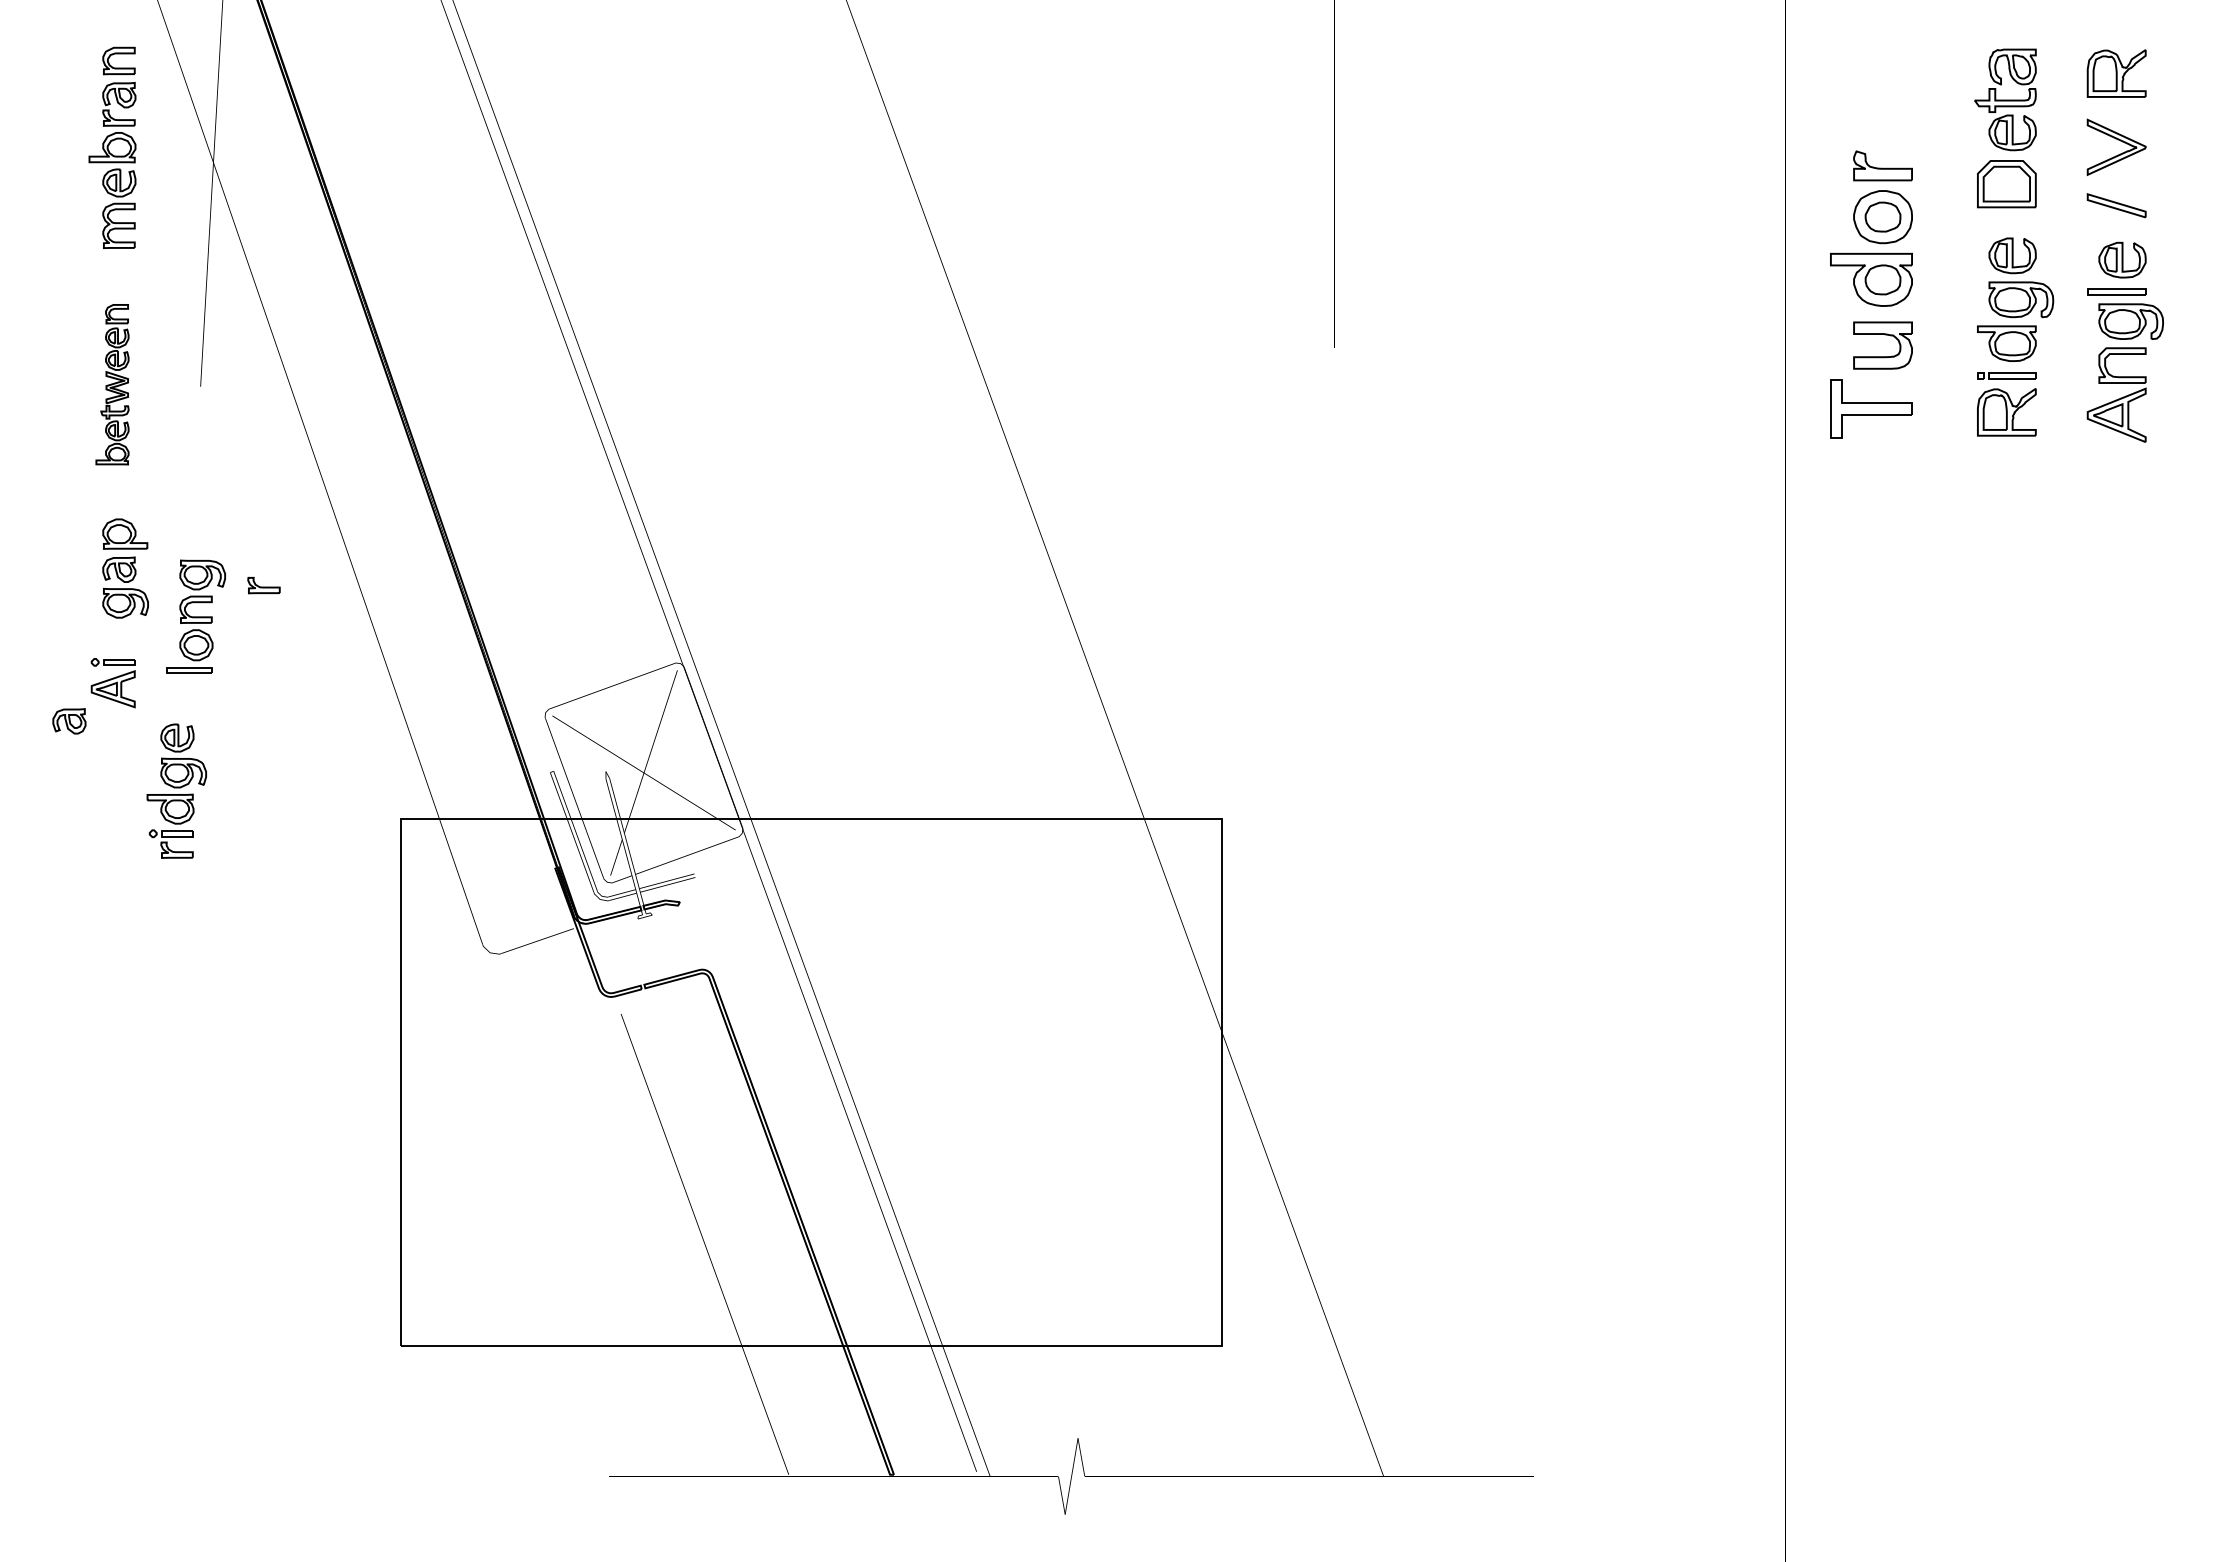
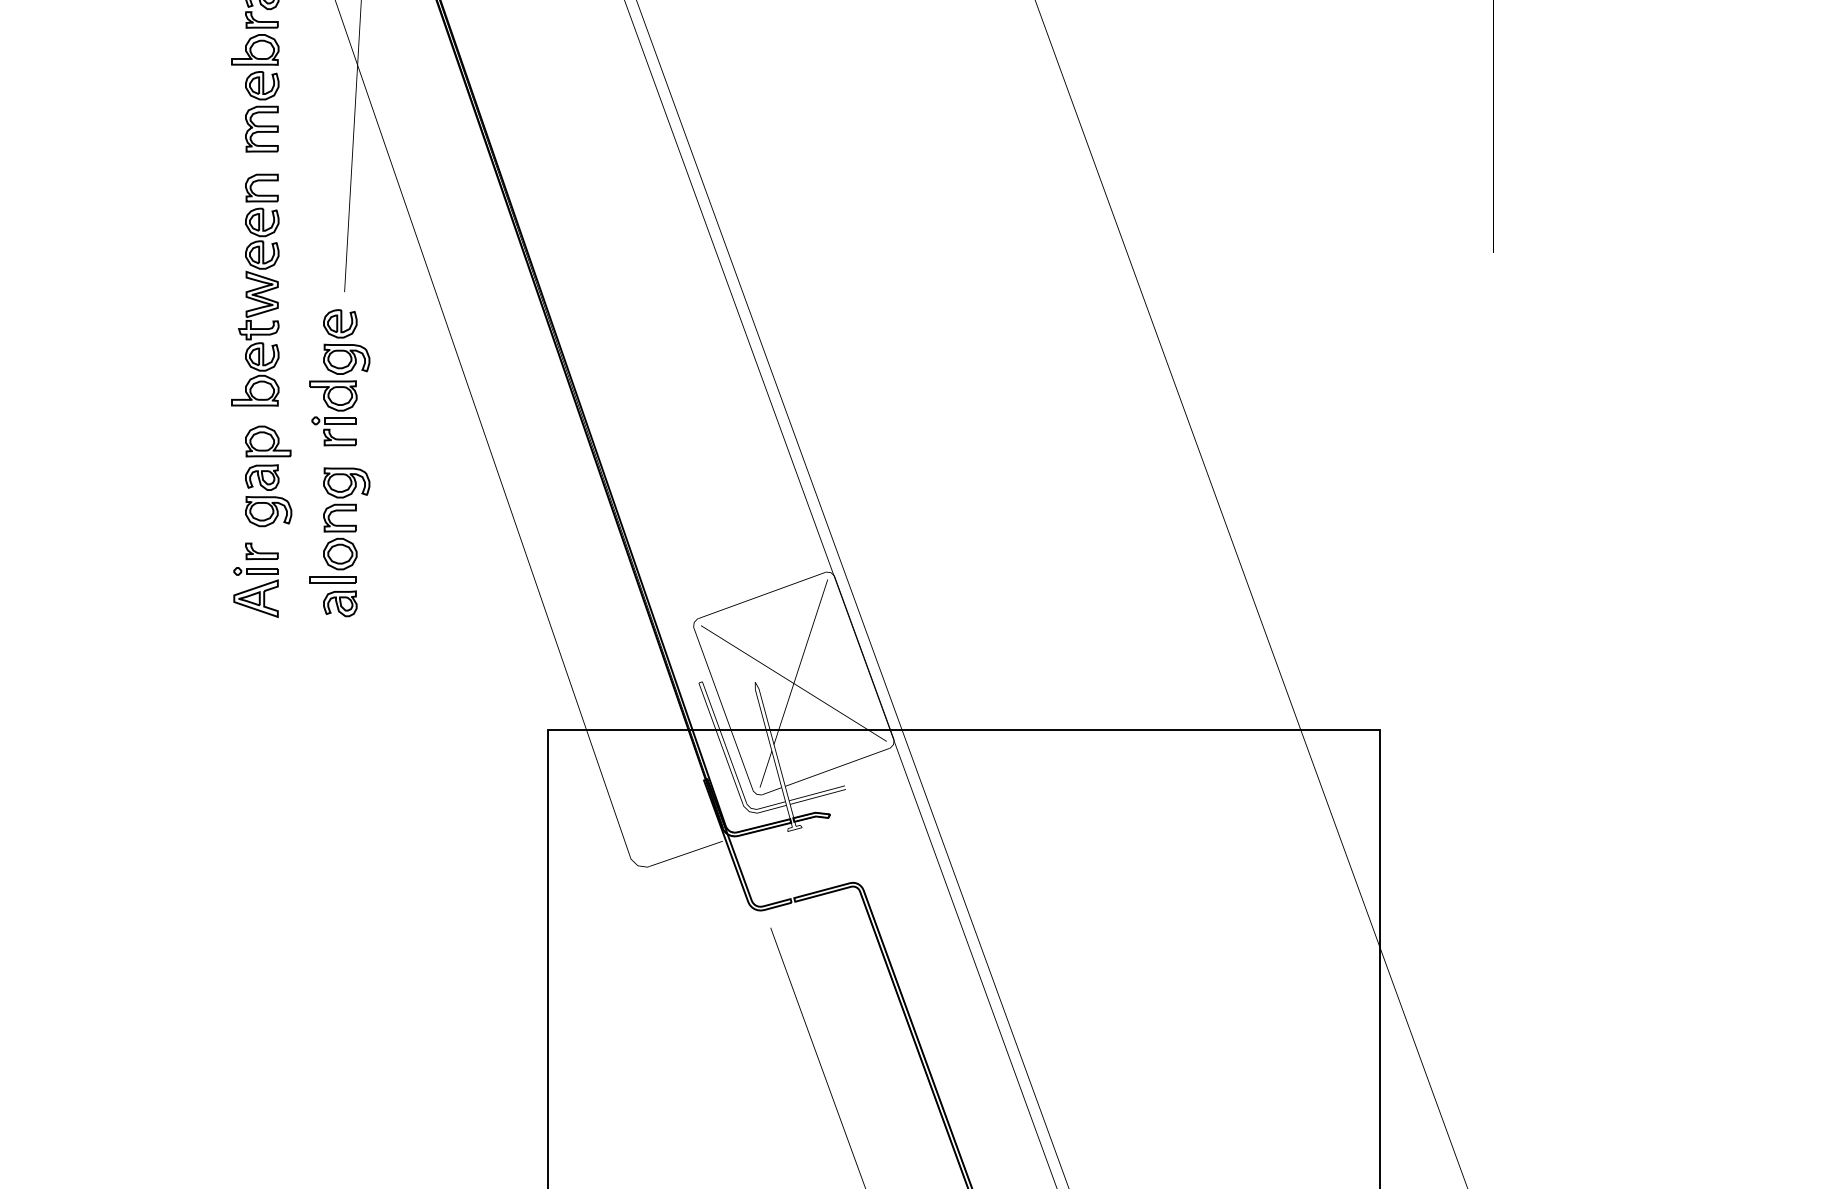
part: (112, 384) -> (255, 289), size x1.43
part: (263, 585) -> (261, 551), moved
part: (69, 721) -> (340, 604), moved
part: (176, 790) -> (339, 377), moved

